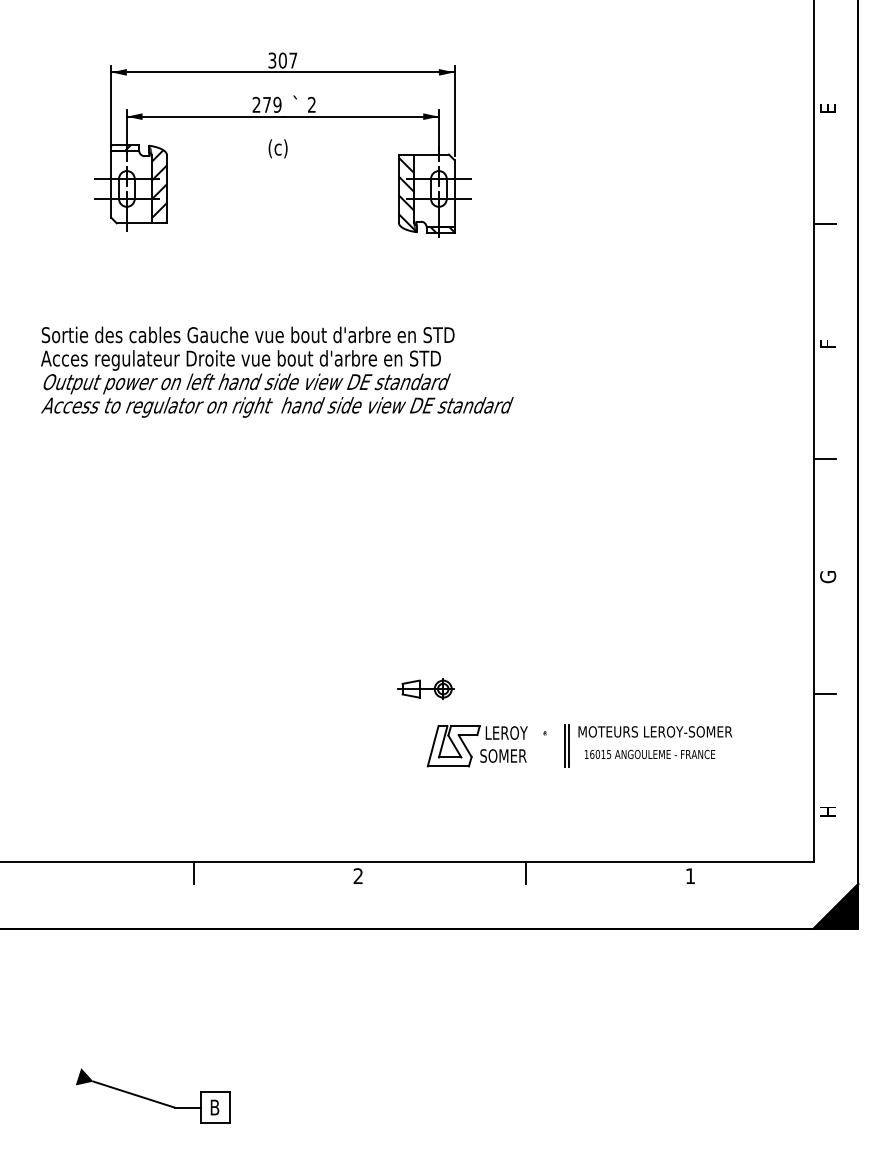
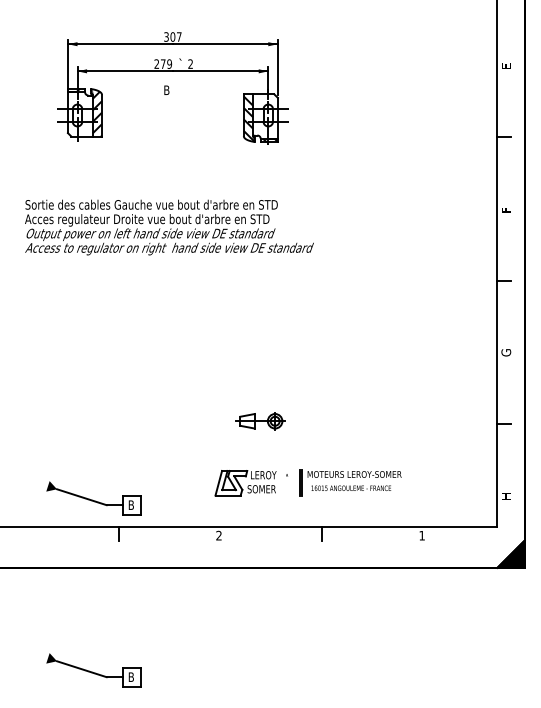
text: (277, 148) -> (169, 90), (c) -> B
part: (426, 689) -> (260, 421), size x1.4
part: (578, 745) -> (307, 482), moved
part: (153, 815) -> (93, 498), added

